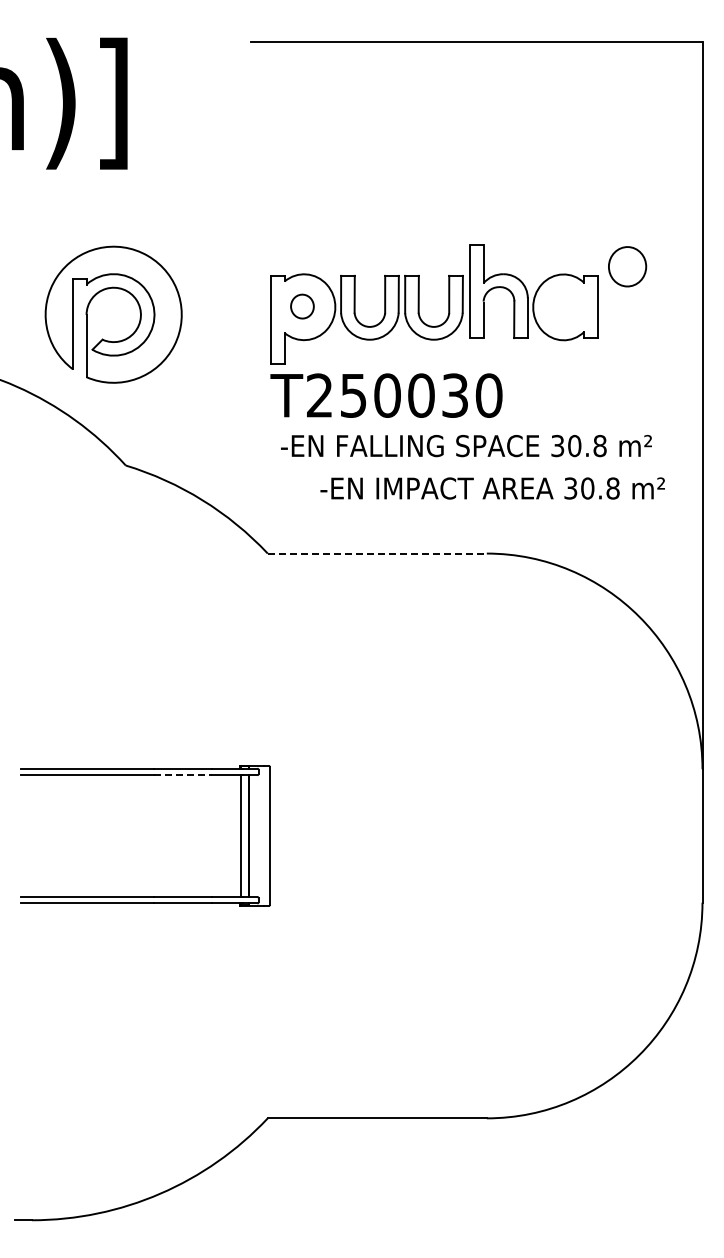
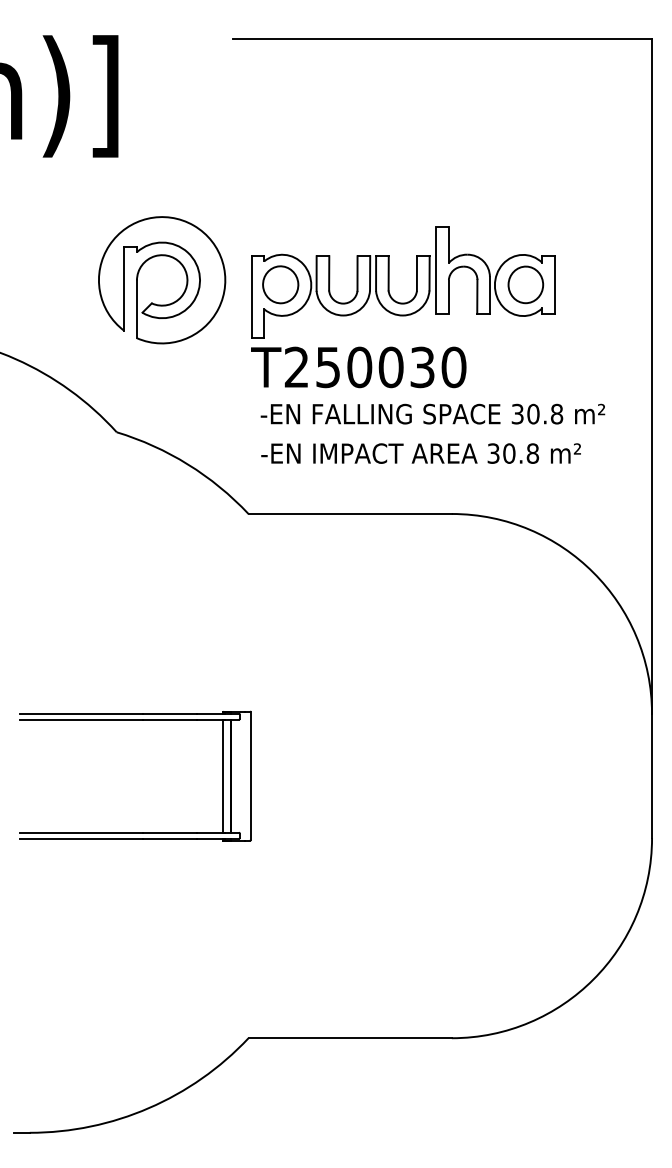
part: (627, 266) -> (525, 284), moved
part: (302, 306) -> (280, 284), size x1.67
part: (113, 314) -> (161, 280), moved
text: (492, 488) -> (420, 453), moved
line: (377, 553) -> (350, 513), dashed -> solid
line: (183, 775) -> (170, 719), dashed -> solid

